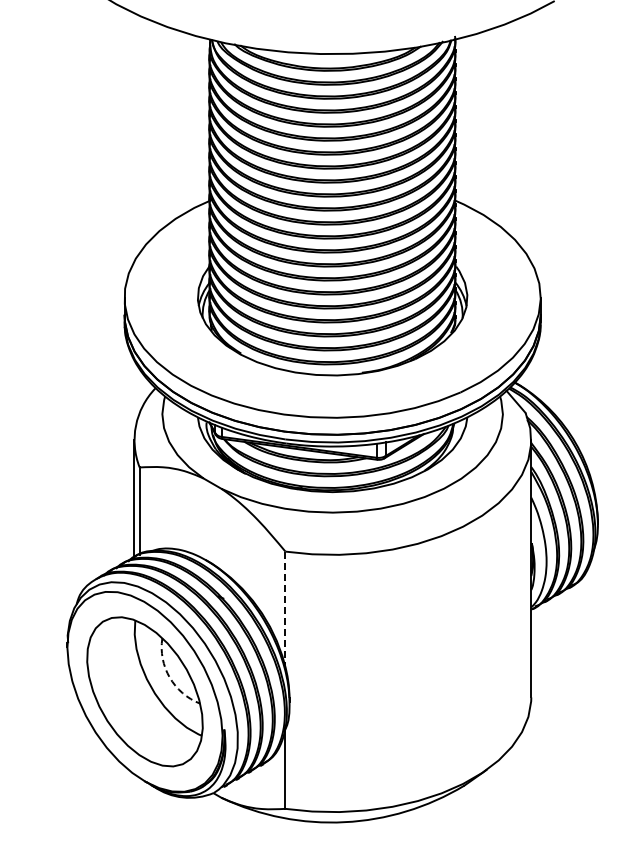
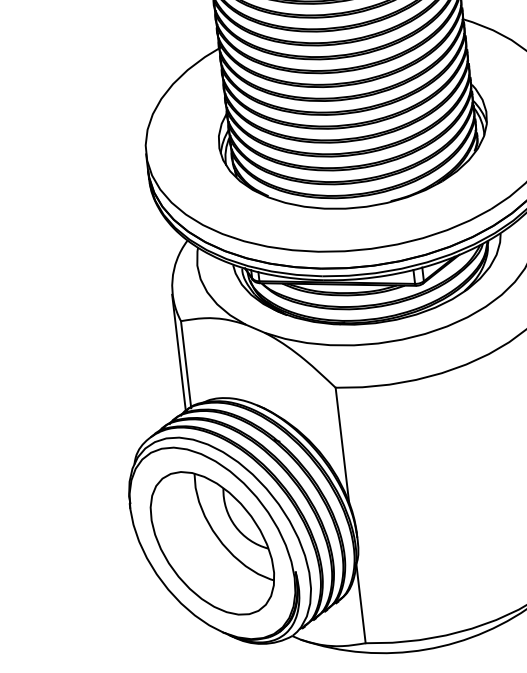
line: (285, 609) -> (342, 445), dashed -> solid
arc: (169, 677) -> (235, 526), dashed -> solid

